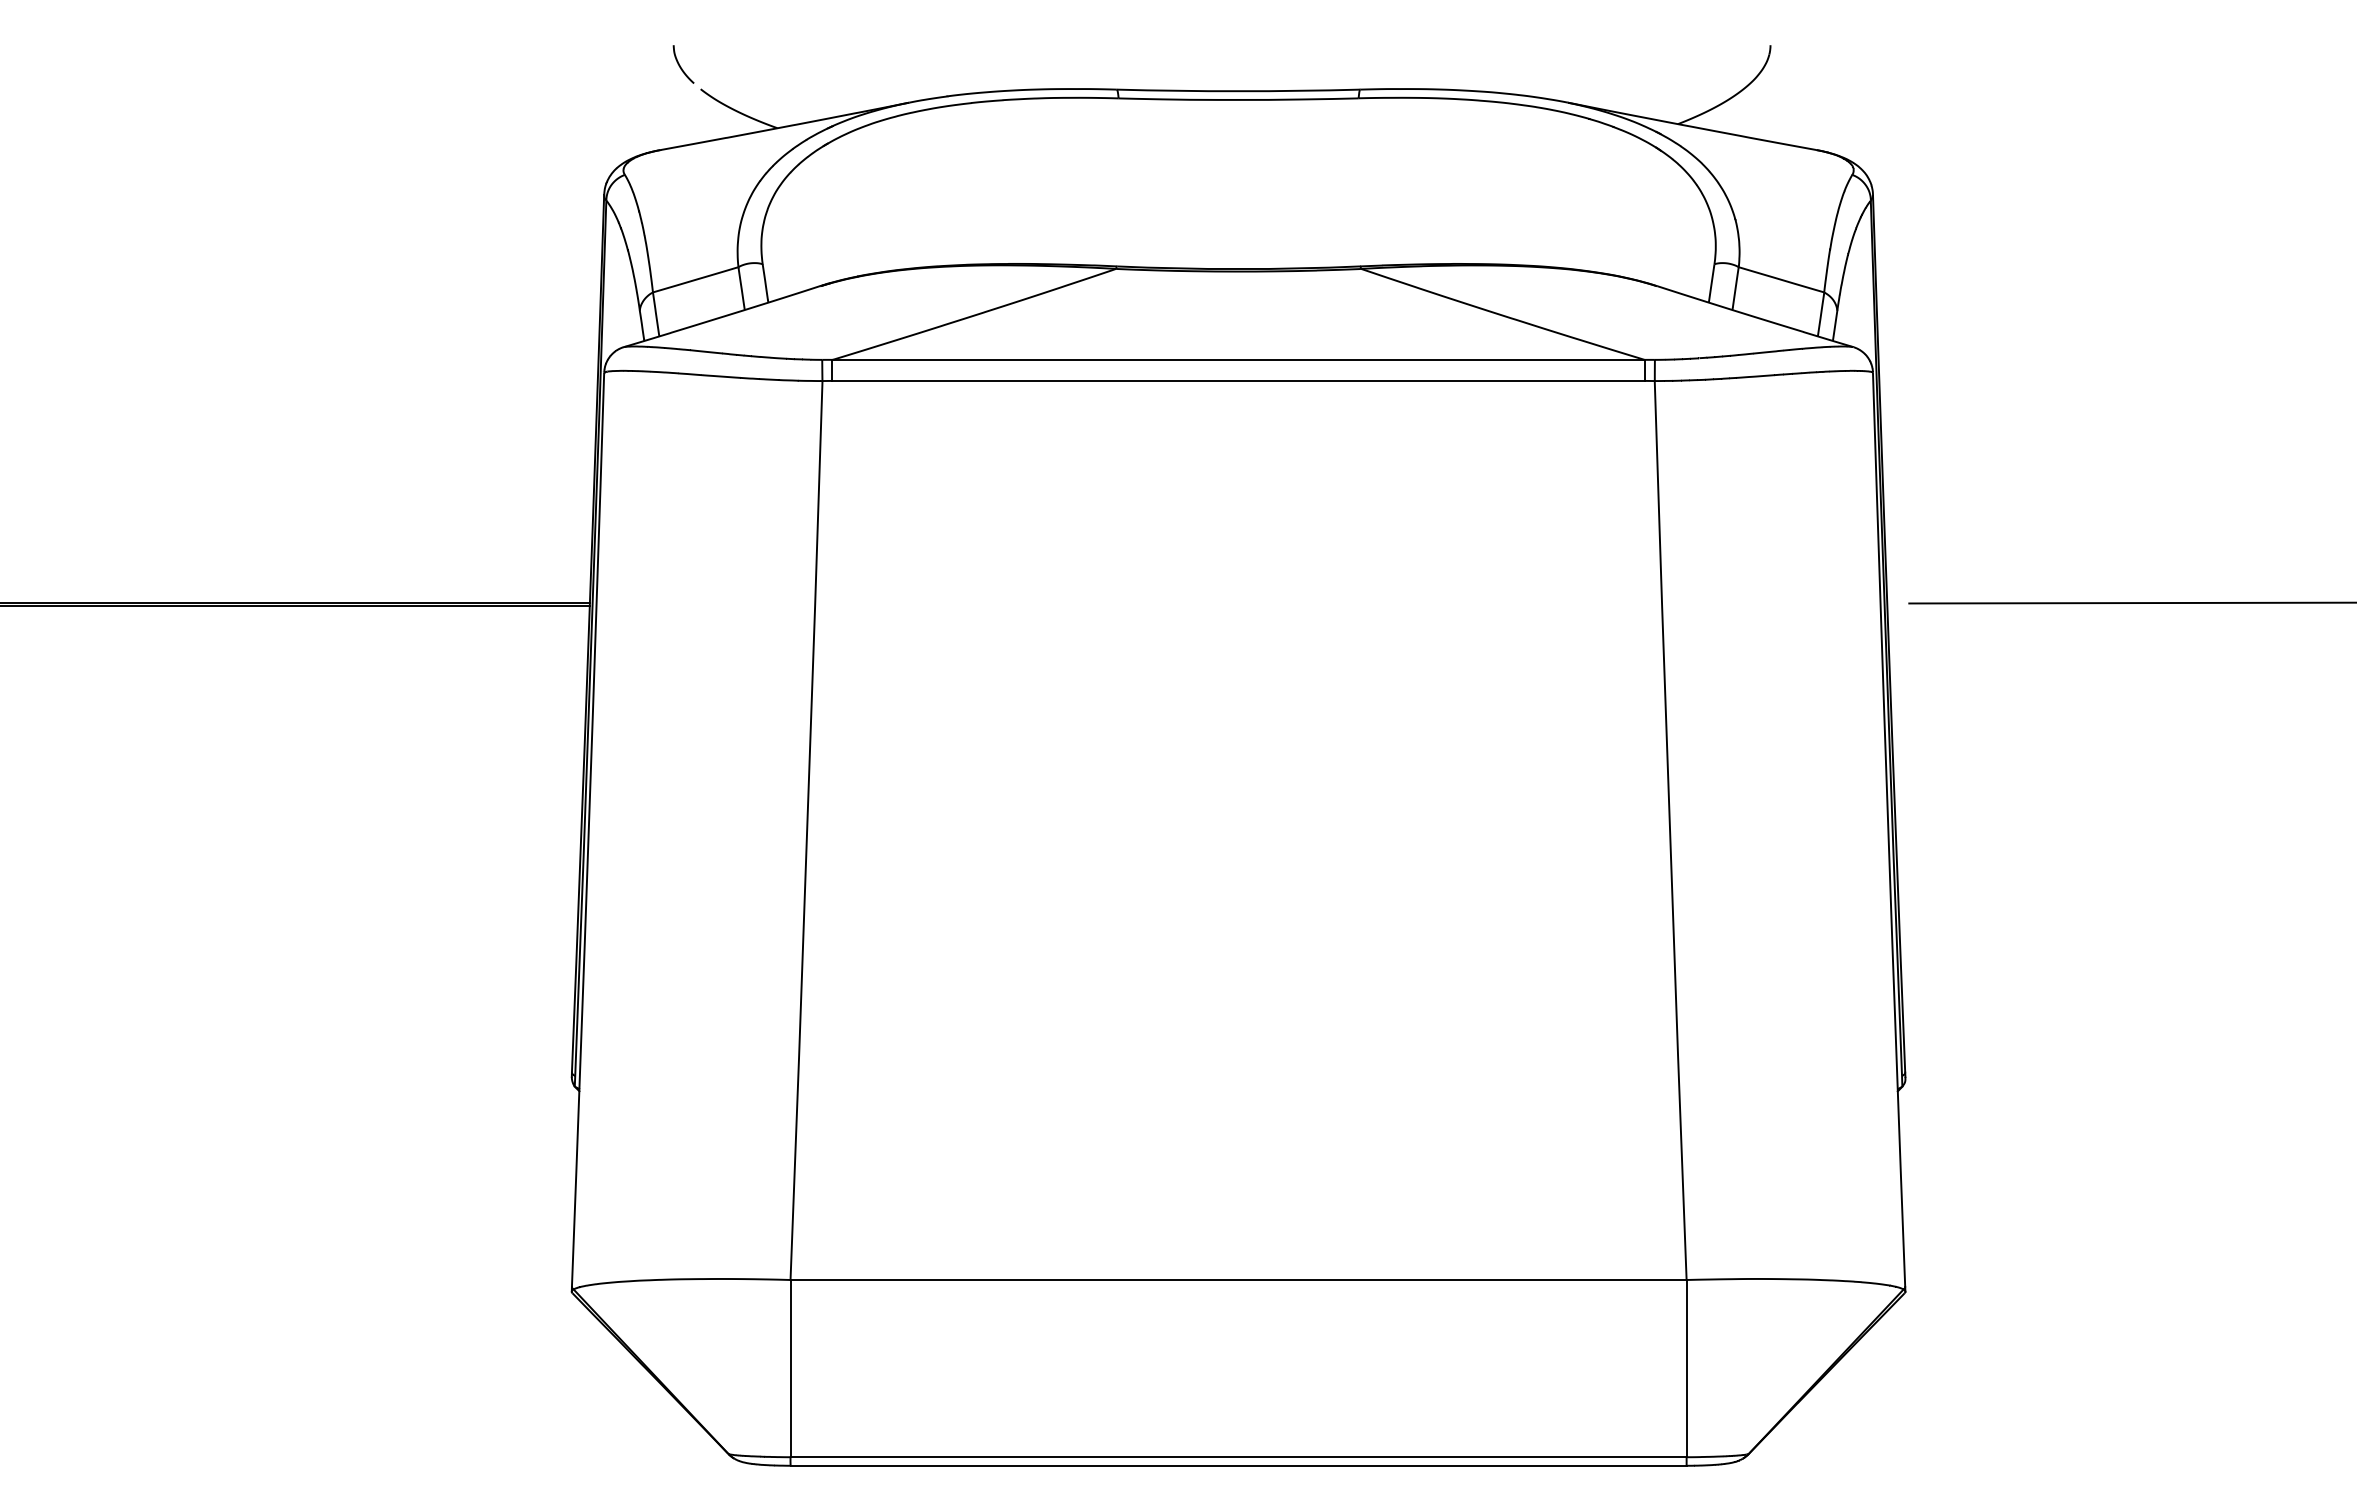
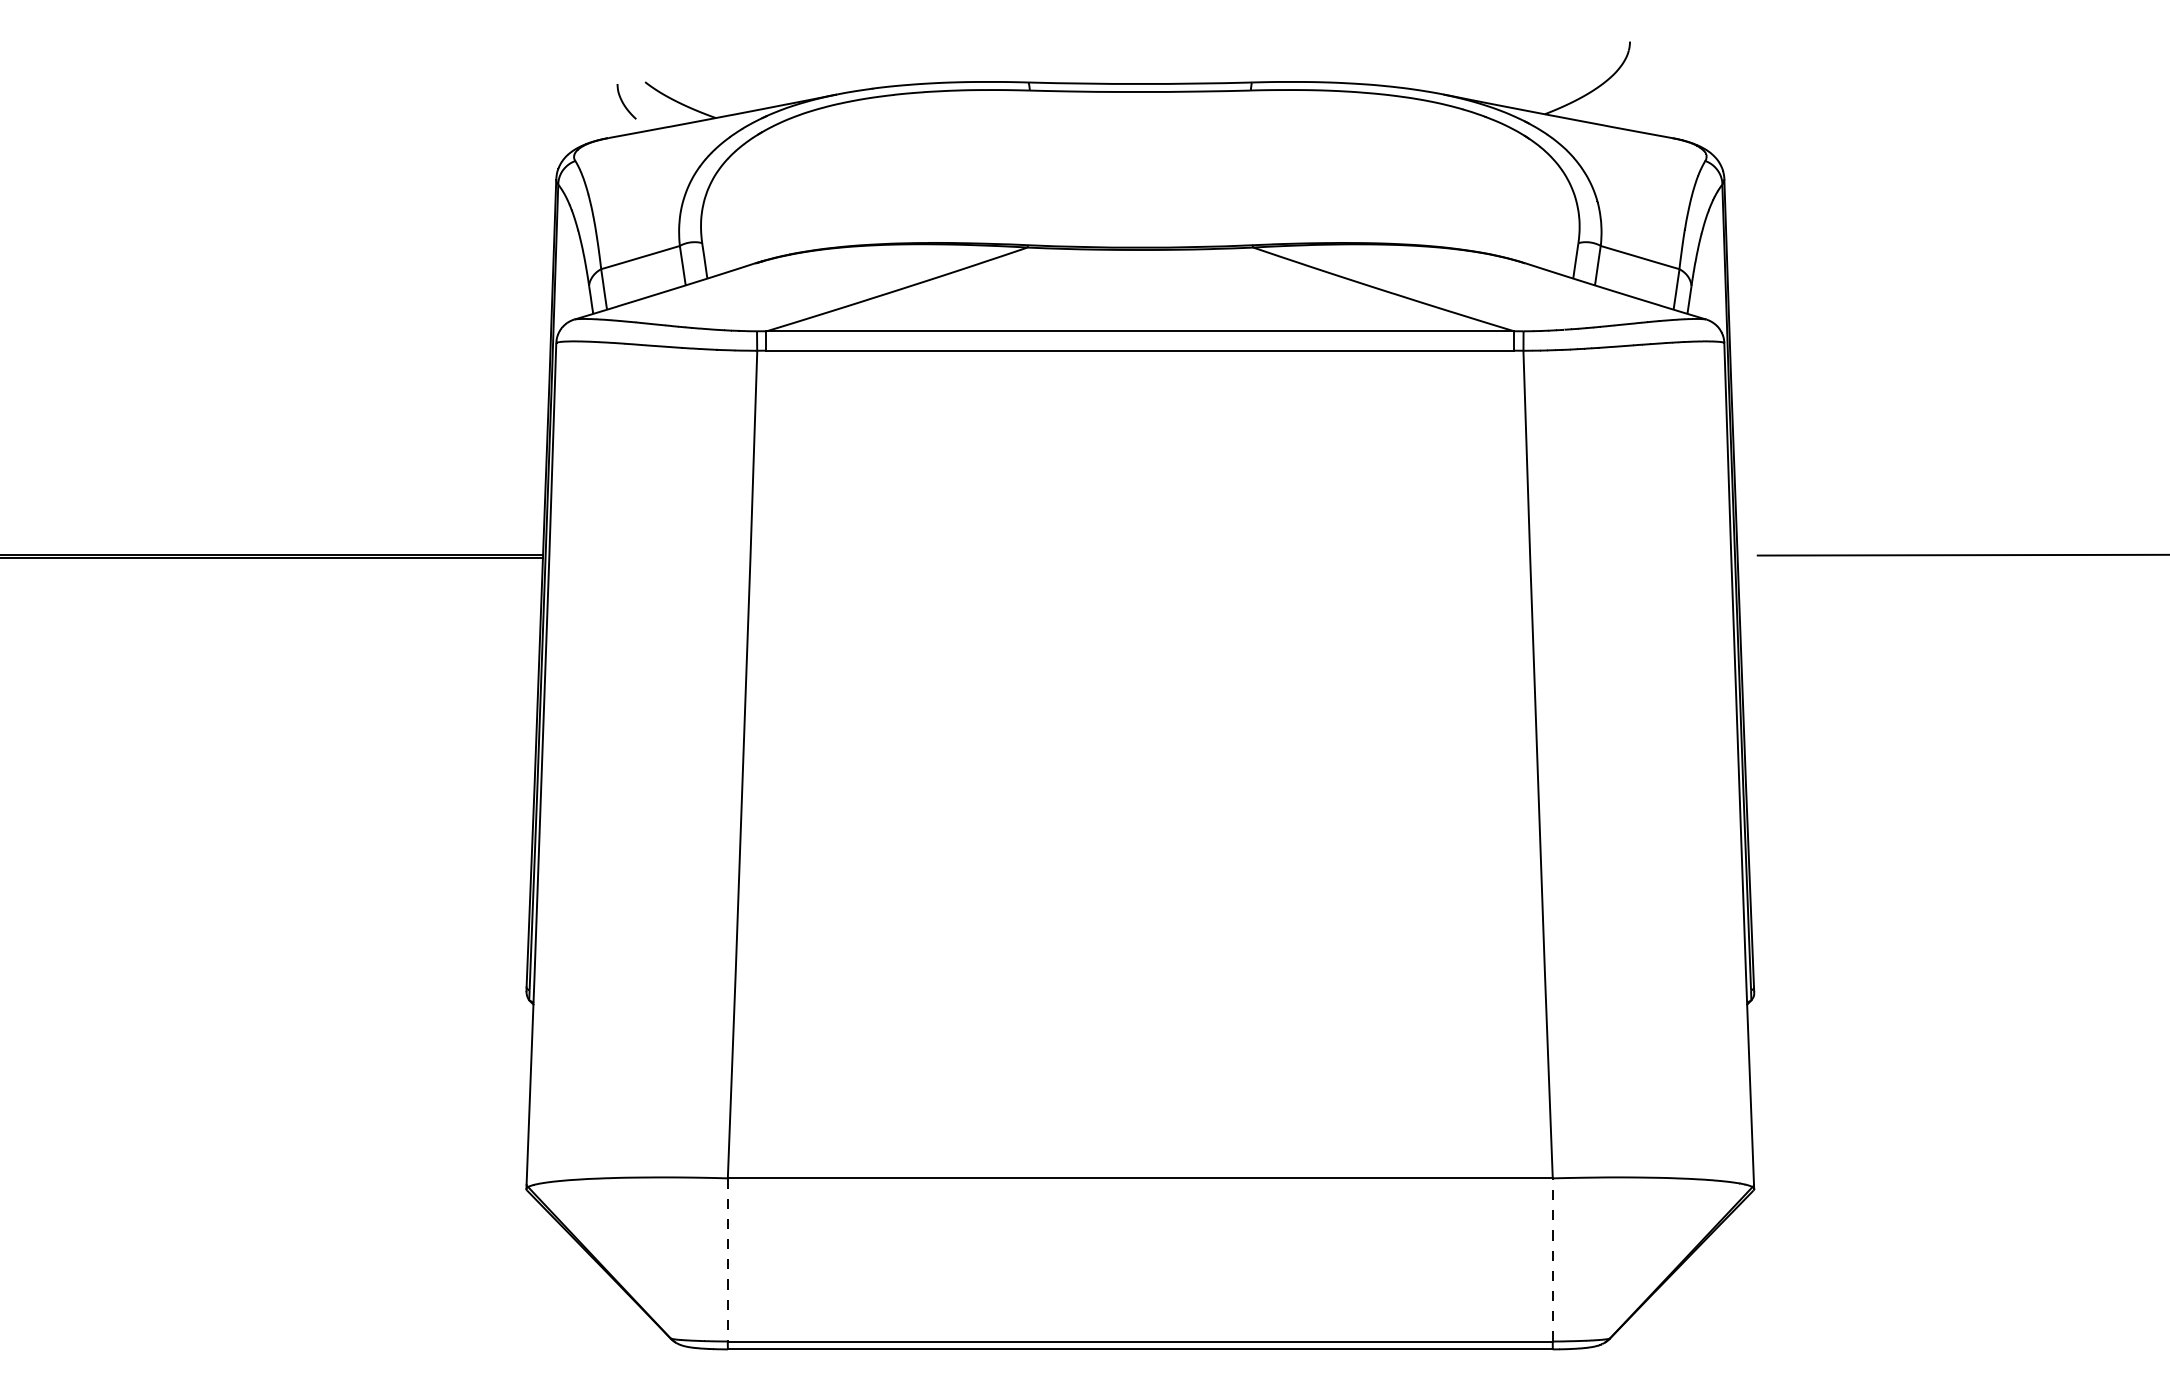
curve: (681, 66) -> (624, 103), moved
line: (790, 1368) -> (727, 1259), solid -> dashed
line: (1686, 1368) -> (1552, 1259), solid -> dashed

